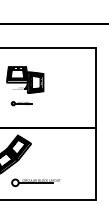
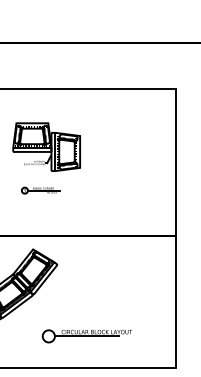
part: (35, 182) -> (85, 335), moved

